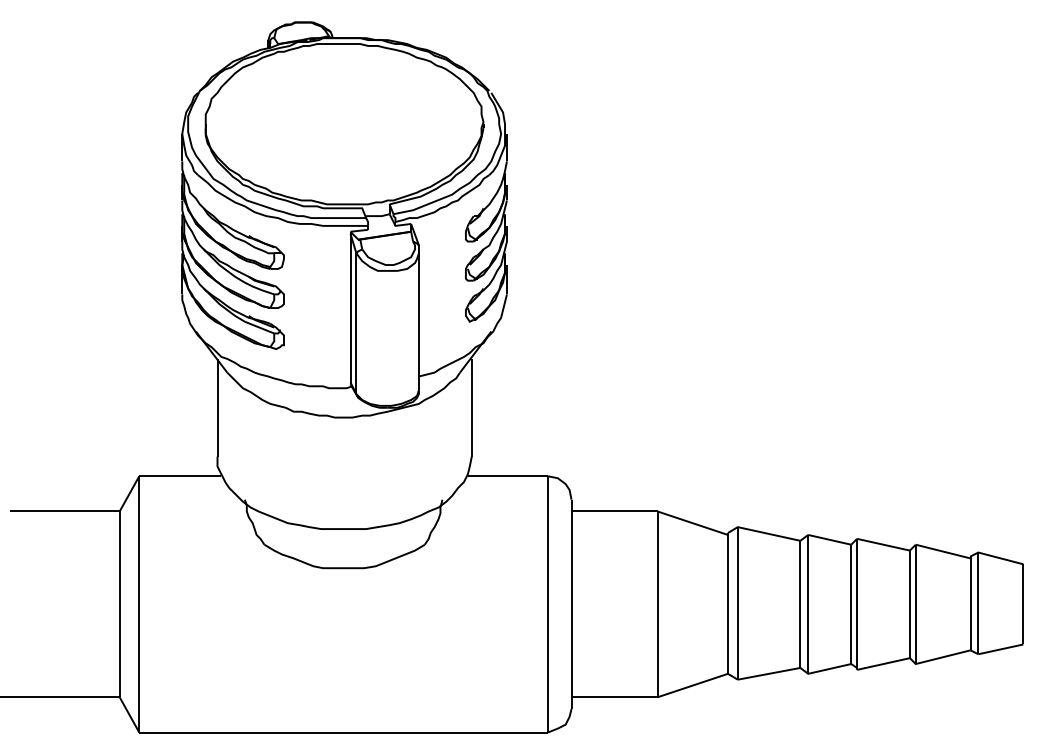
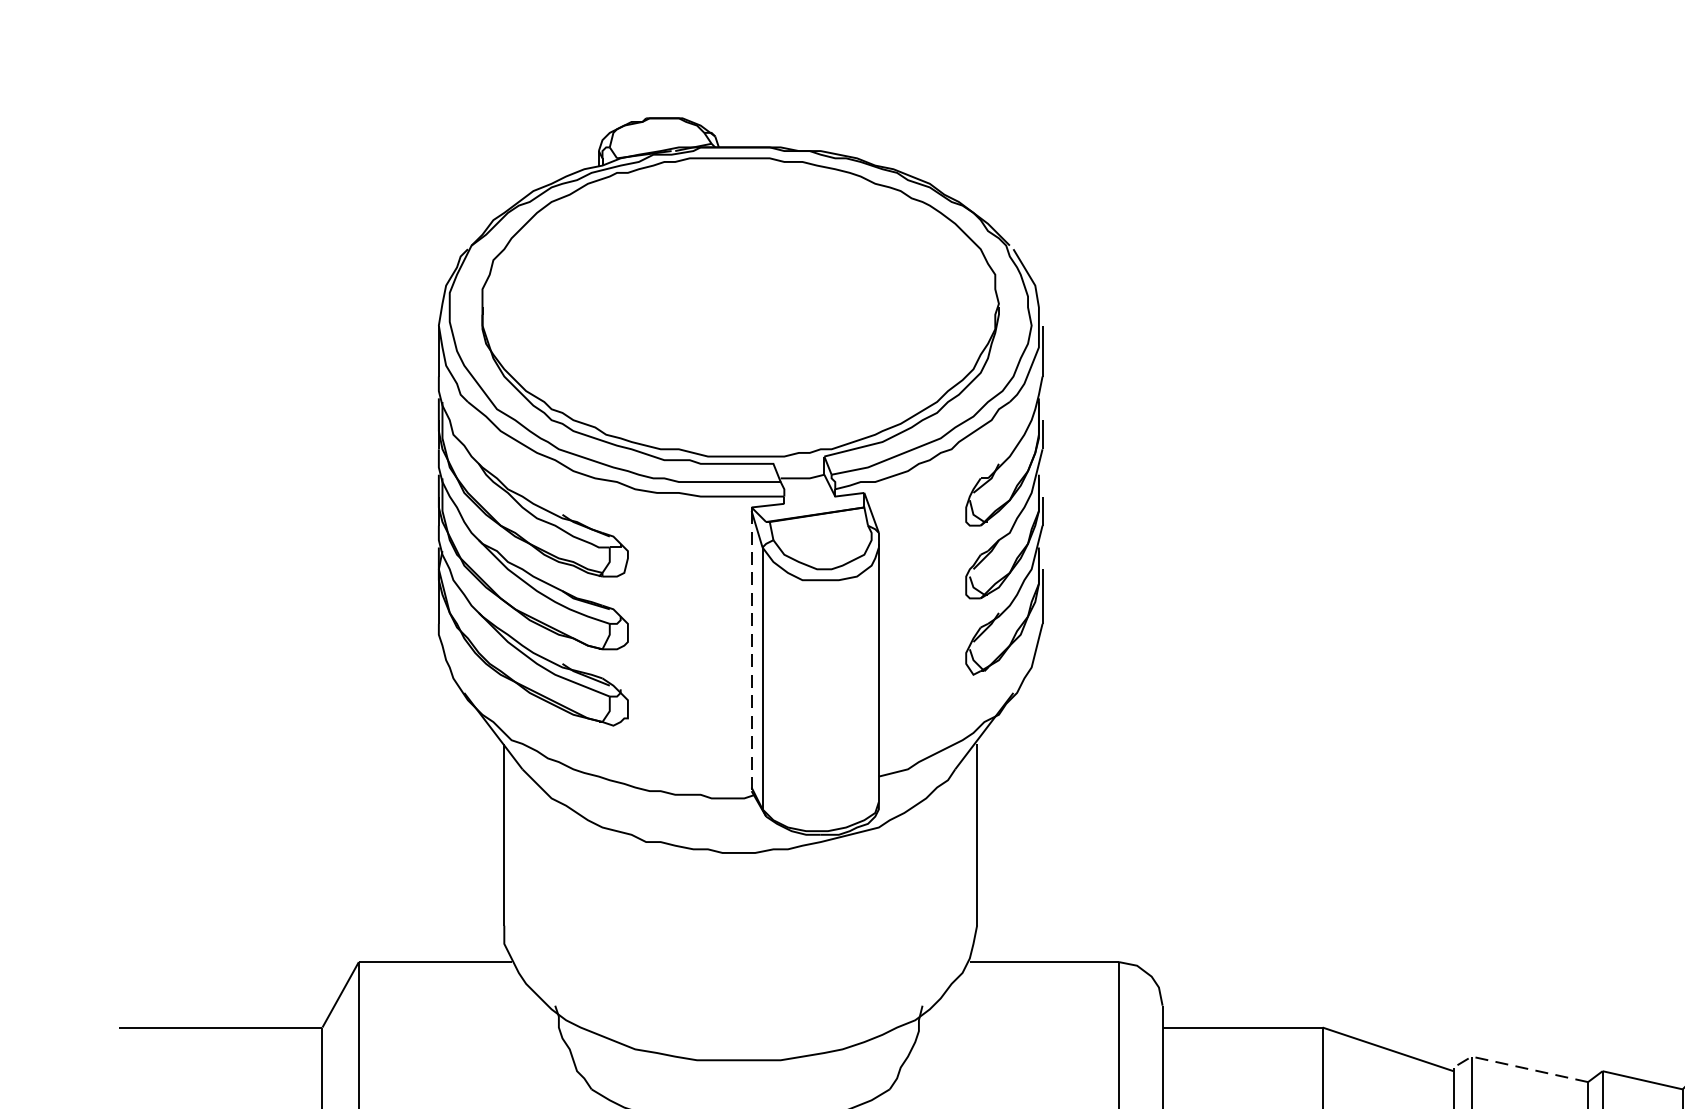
line: (350, 309) -> (751, 651), solid -> dashed
line: (762, 532) -> (1517, 1066), solid -> dashed

